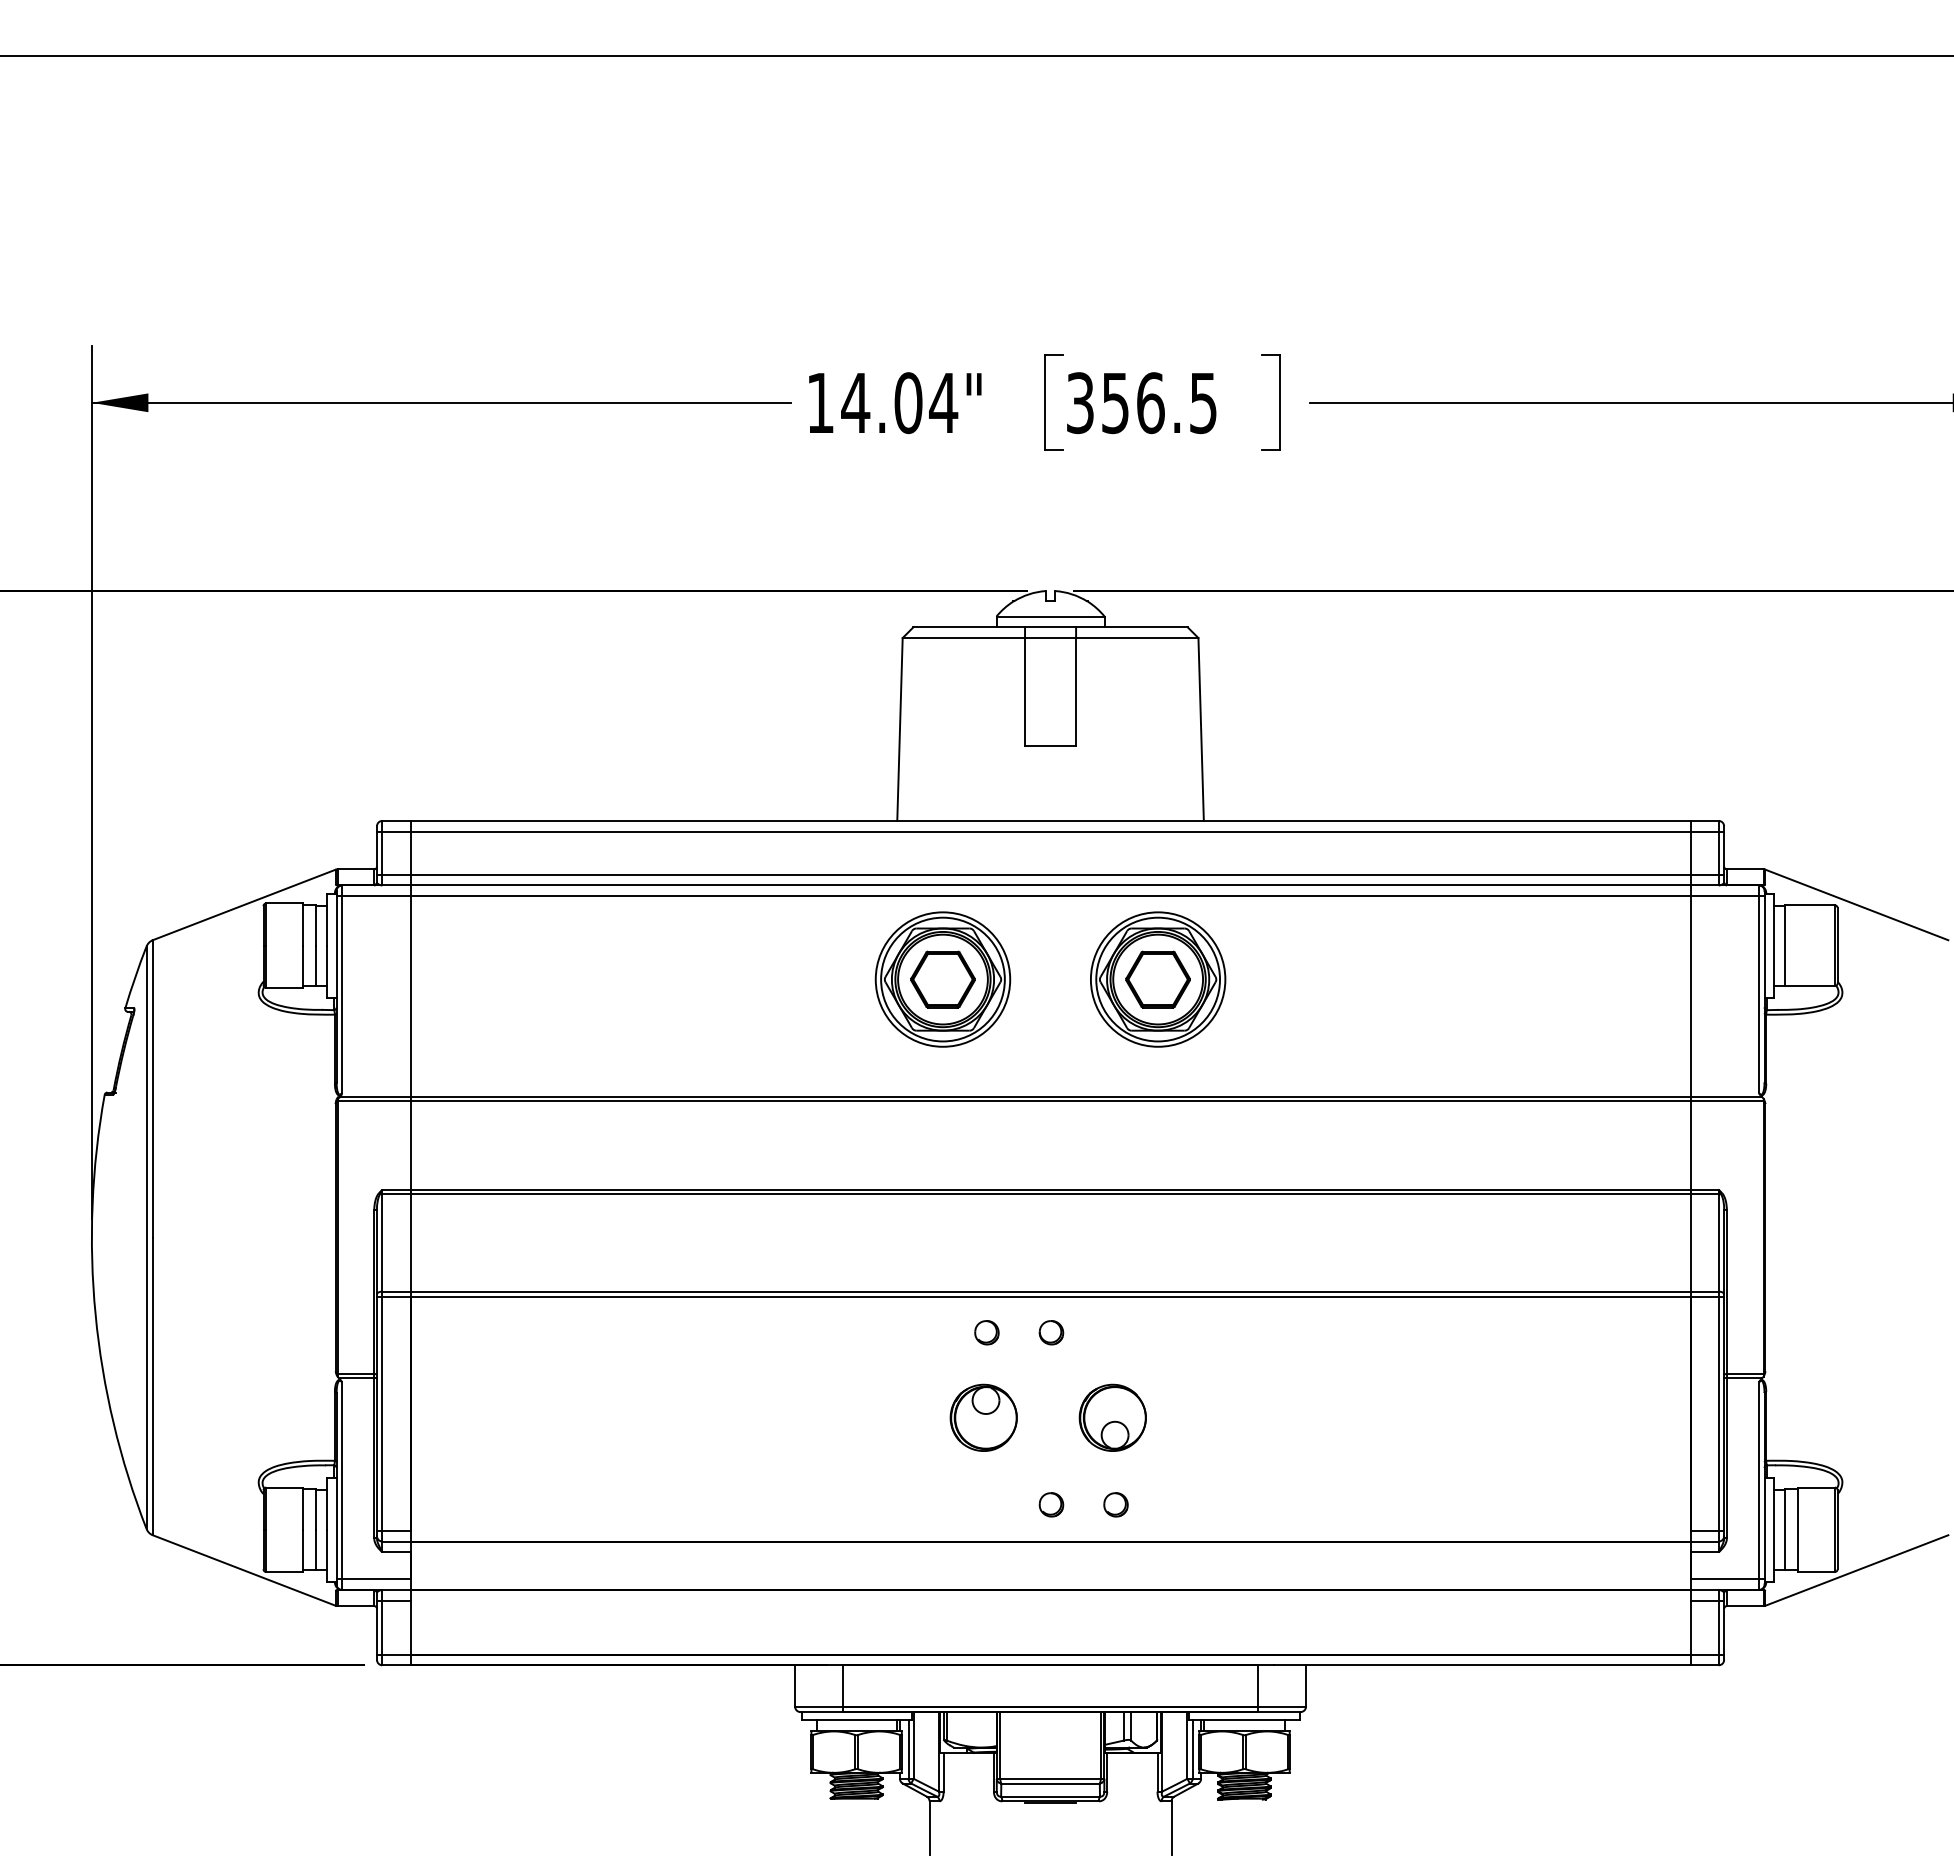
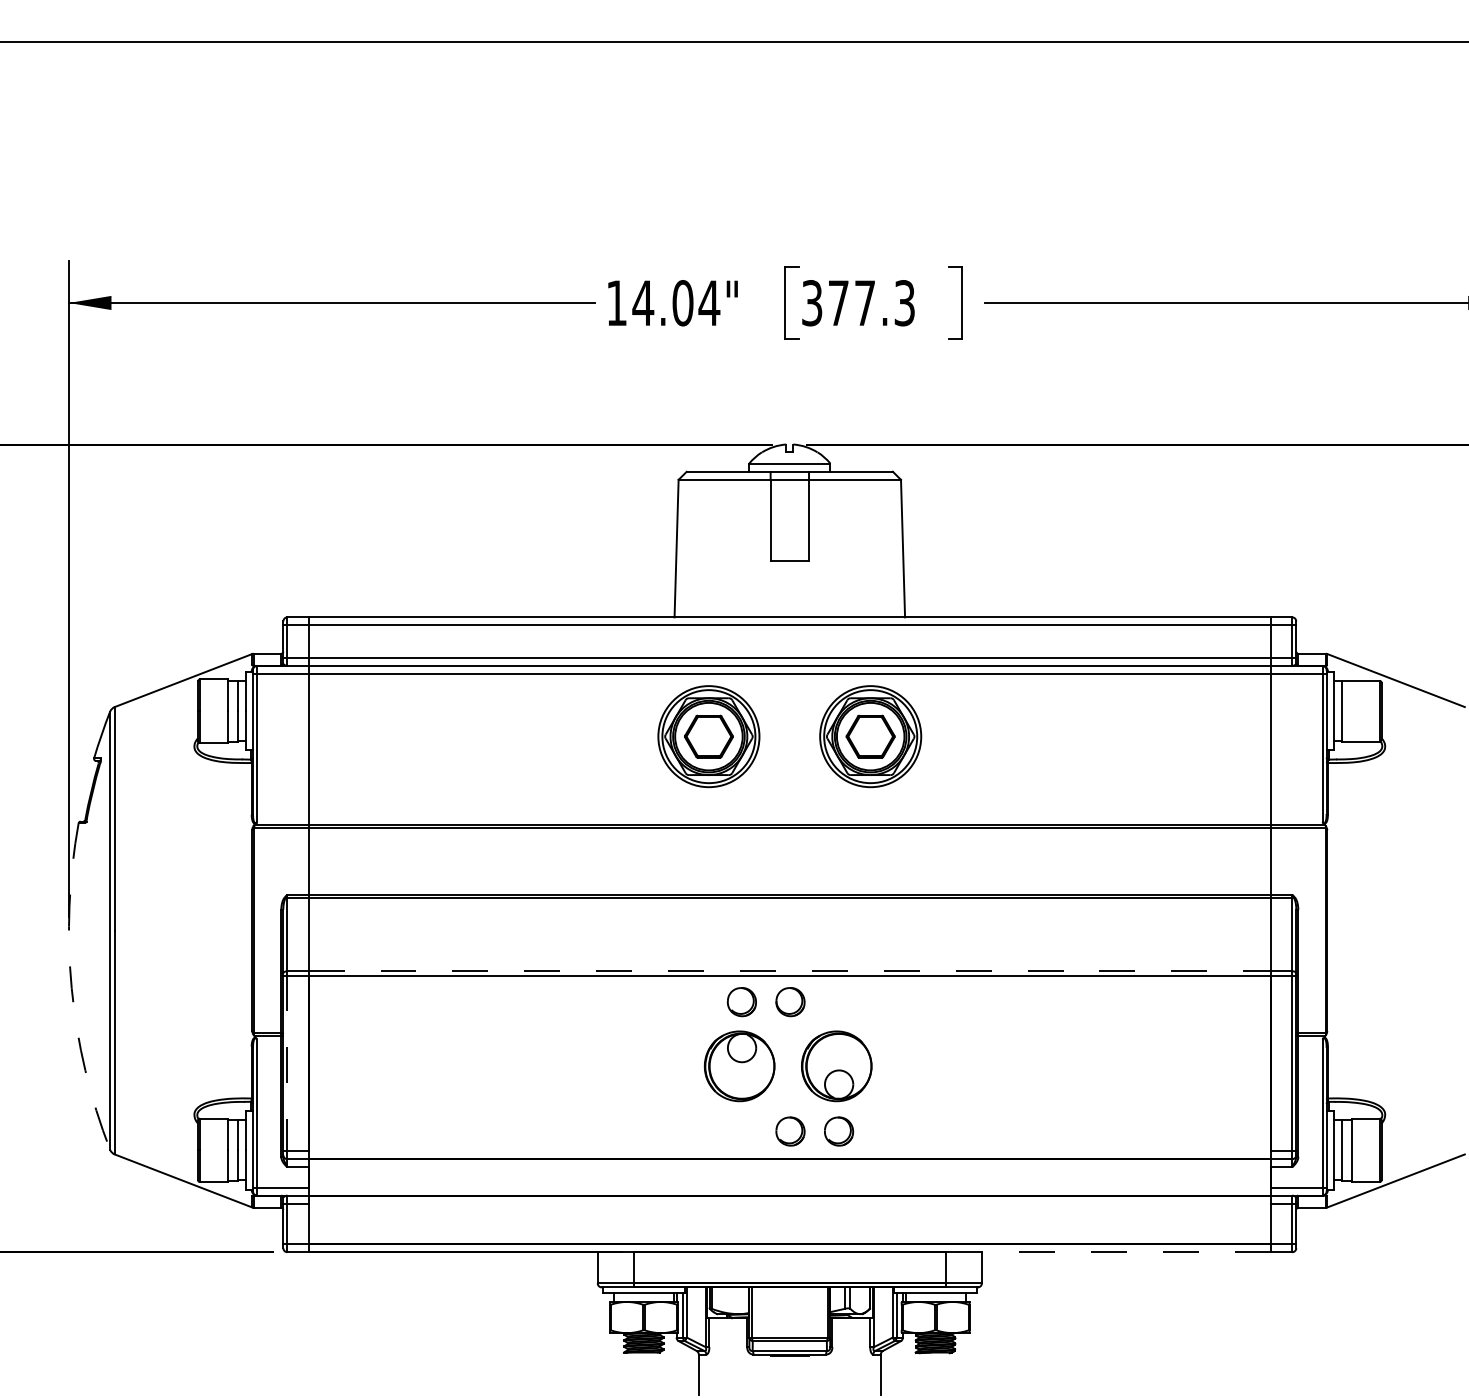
text: (1159, 403) -> (871, 303), 356.5 -> 377.3
line: (1051, 1291) -> (790, 971), solid -> dashed
arc: (95, 1314) -> (71, 988), solid -> dashed
part: (986, 1332) -> (741, 1002), size x1.6
part: (1051, 1332) -> (790, 1002), size x1.6
line: (382, 1414) -> (287, 1063), solid -> dashed
part: (983, 1417) -> (739, 1065), size x1.4
part: (1112, 1417) -> (836, 1065), size x1.4
part: (1051, 1504) -> (790, 1131), size x1.6
part: (1115, 1504) -> (838, 1131), size x1.6
line: (1481, 1665) -> (1113, 1252), solid -> dashed

